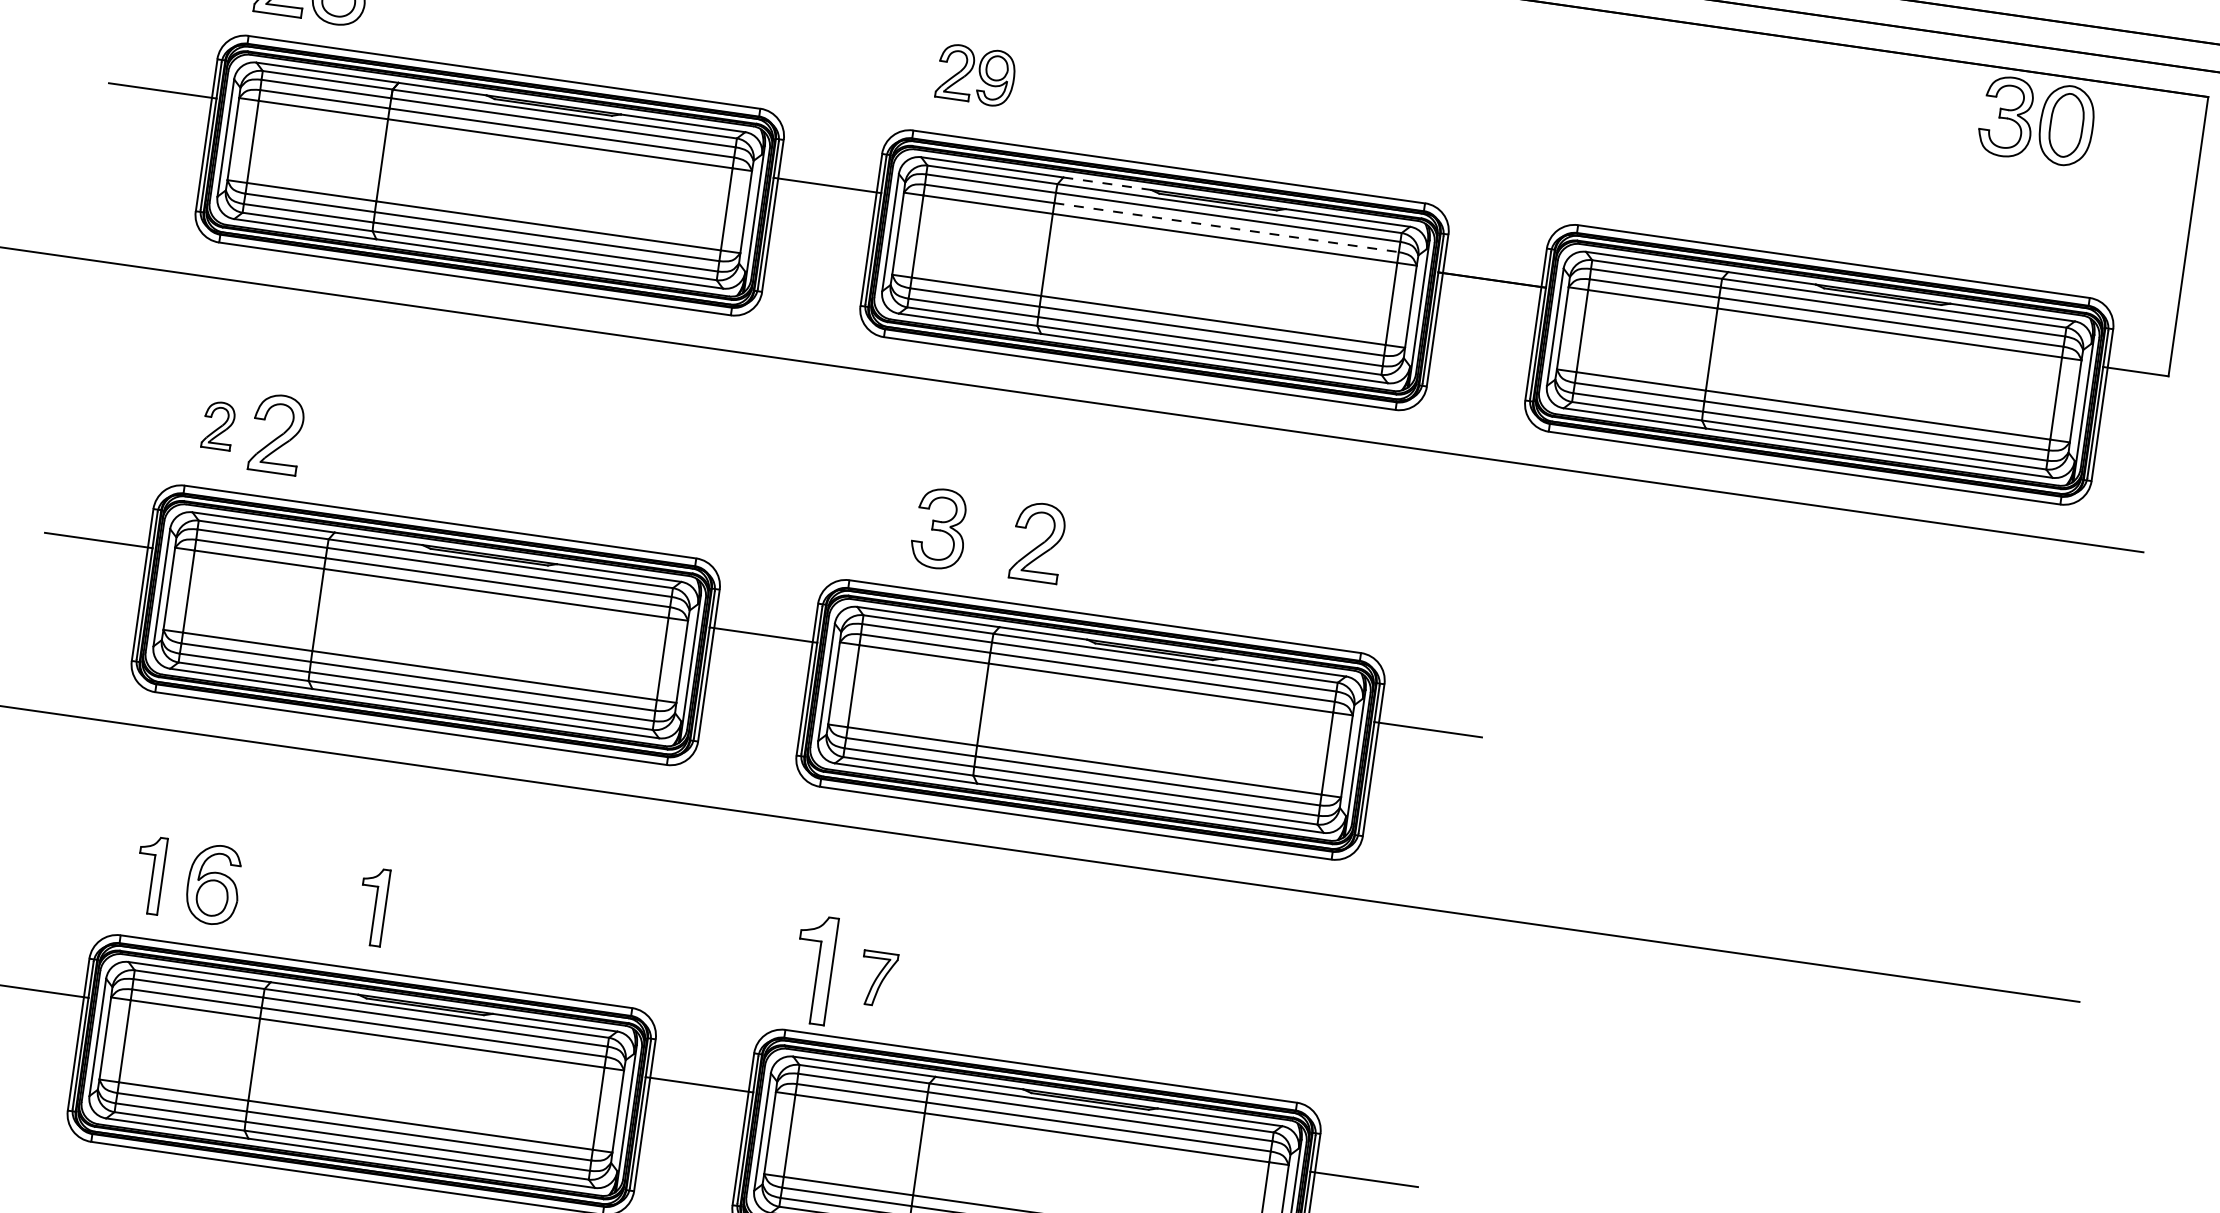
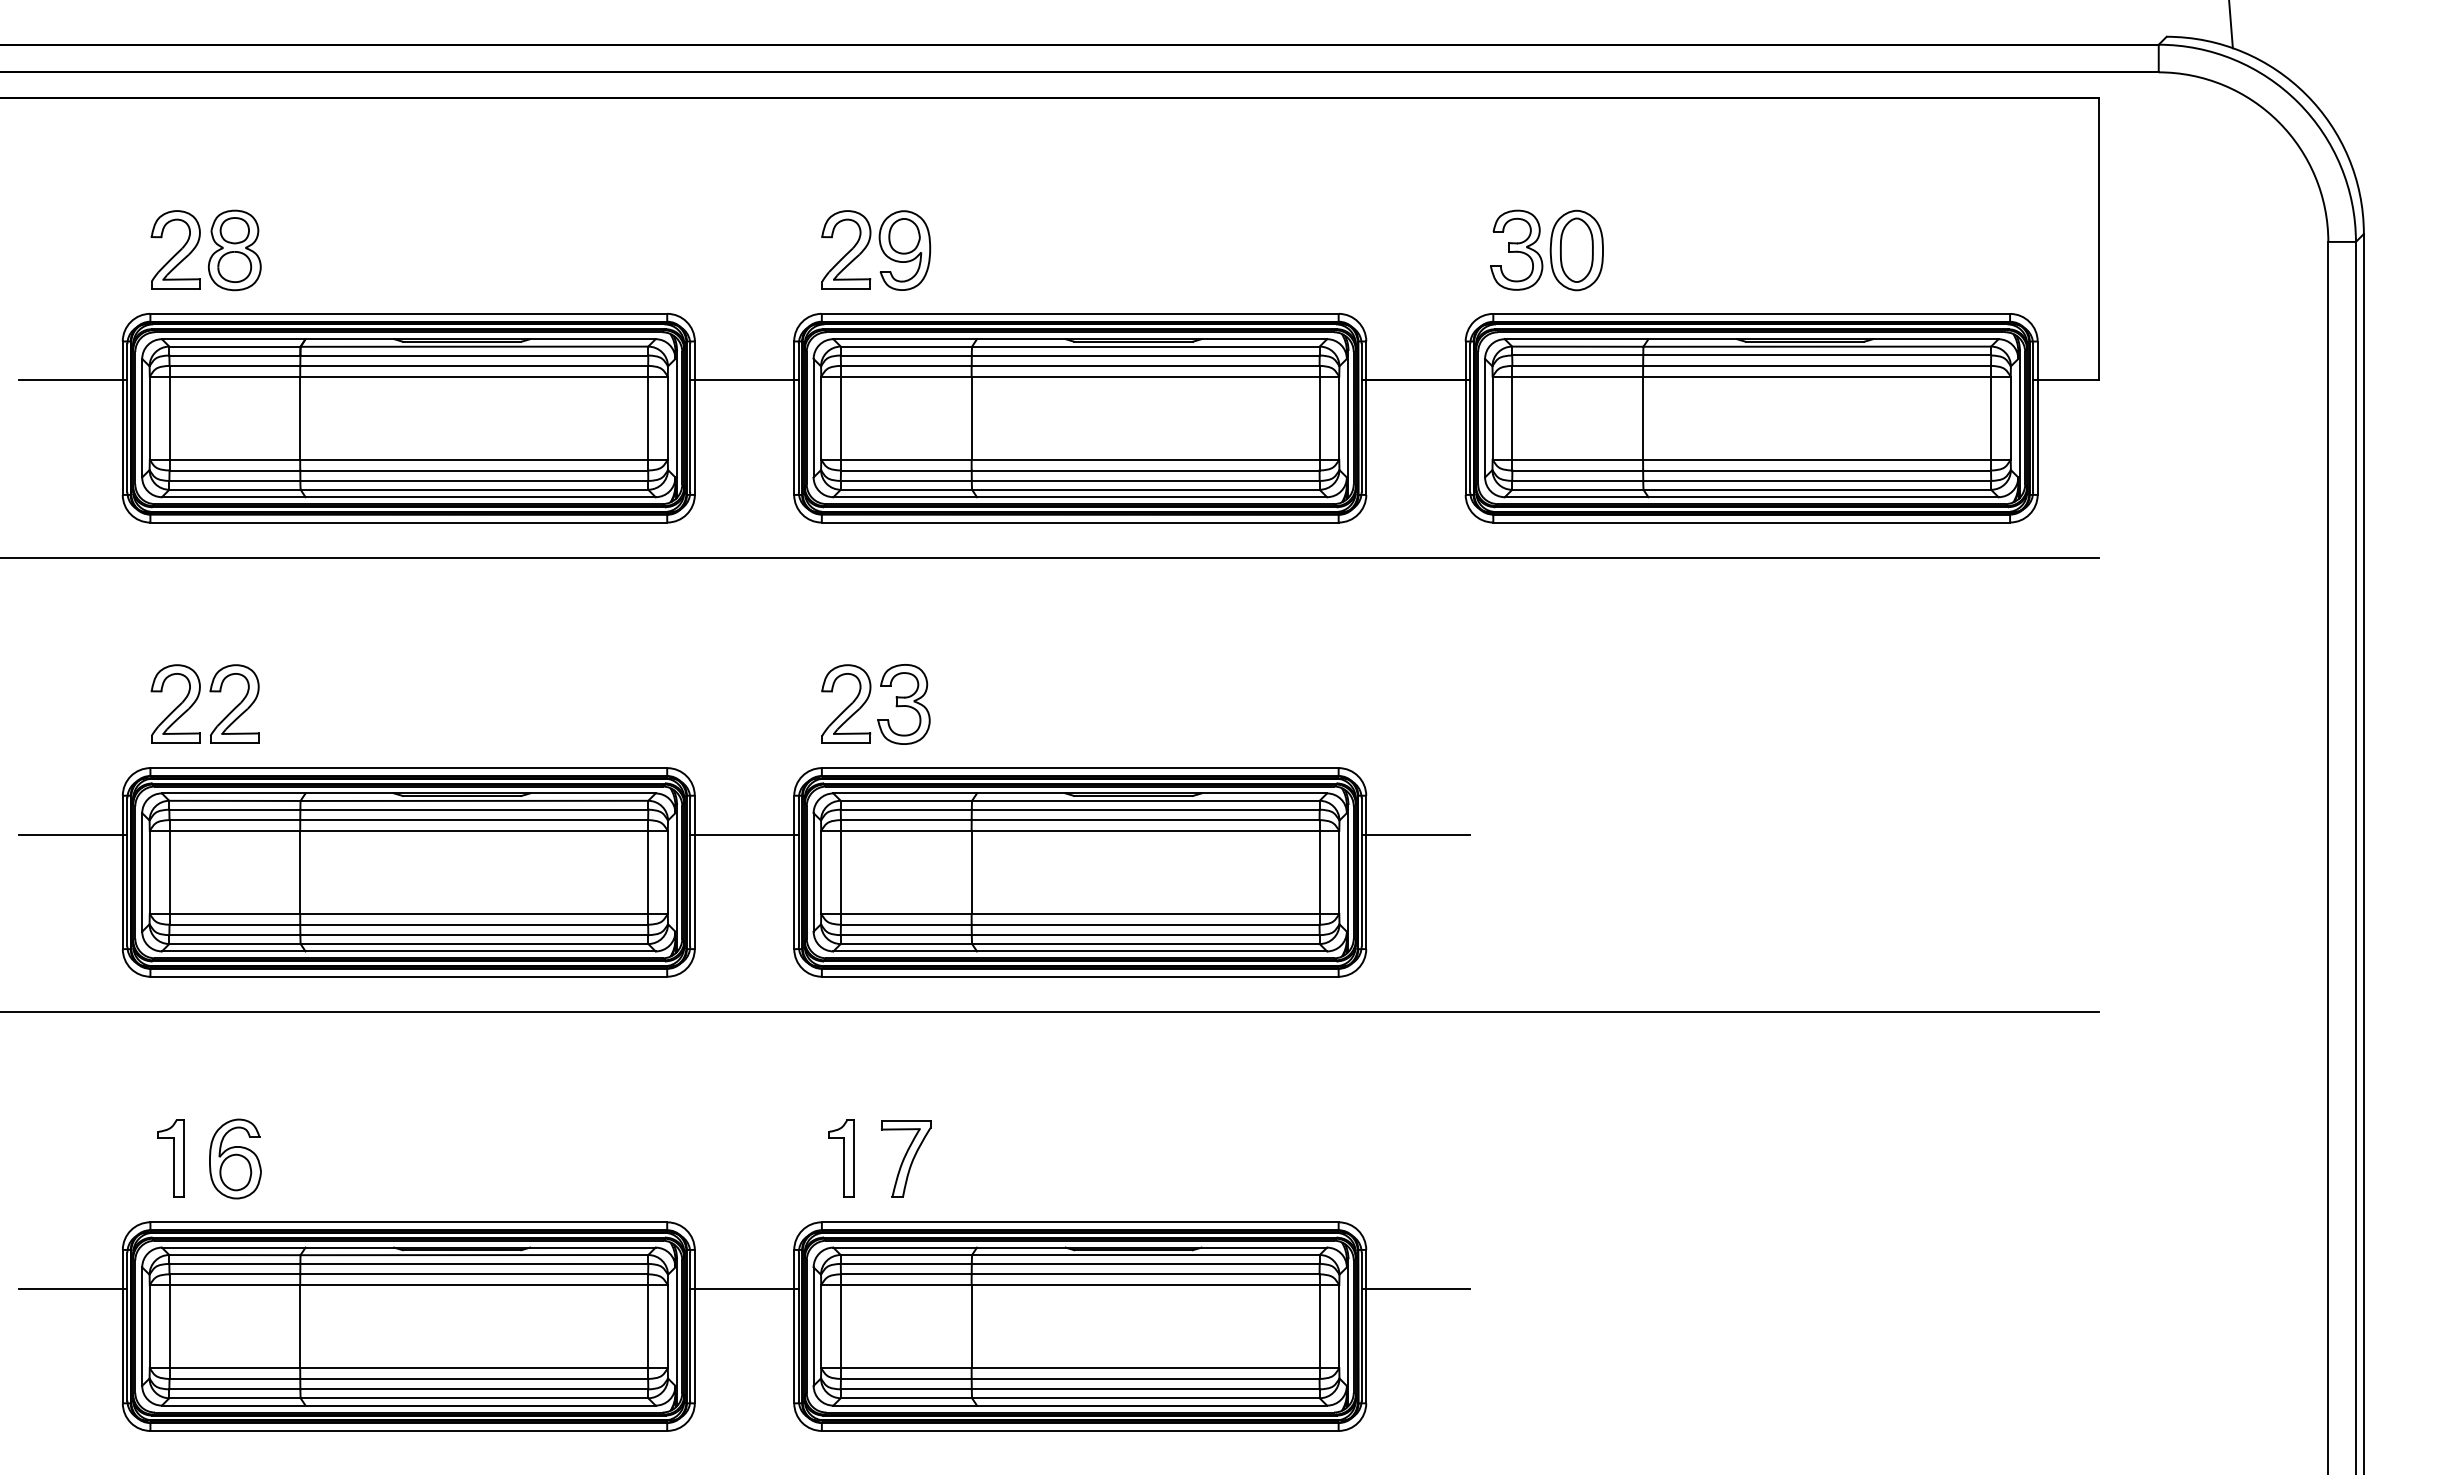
part: (976, 75) -> (876, 250), size x1.43
part: (2036, 121) -> (1546, 250), moved
line: (1107, 184) -> (1021, 339), dashed -> solid
line: (1226, 227) -> (1145, 365), dashed -> solid
part: (218, 425) -> (175, 703), size x1.67
part: (1038, 541) -> (846, 703), moved
part: (372, 906) -> (395, 1158), removed
part: (813, 969) -> (841, 1158), size x0.71
part: (878, 978) -> (906, 1158), size x1.43

